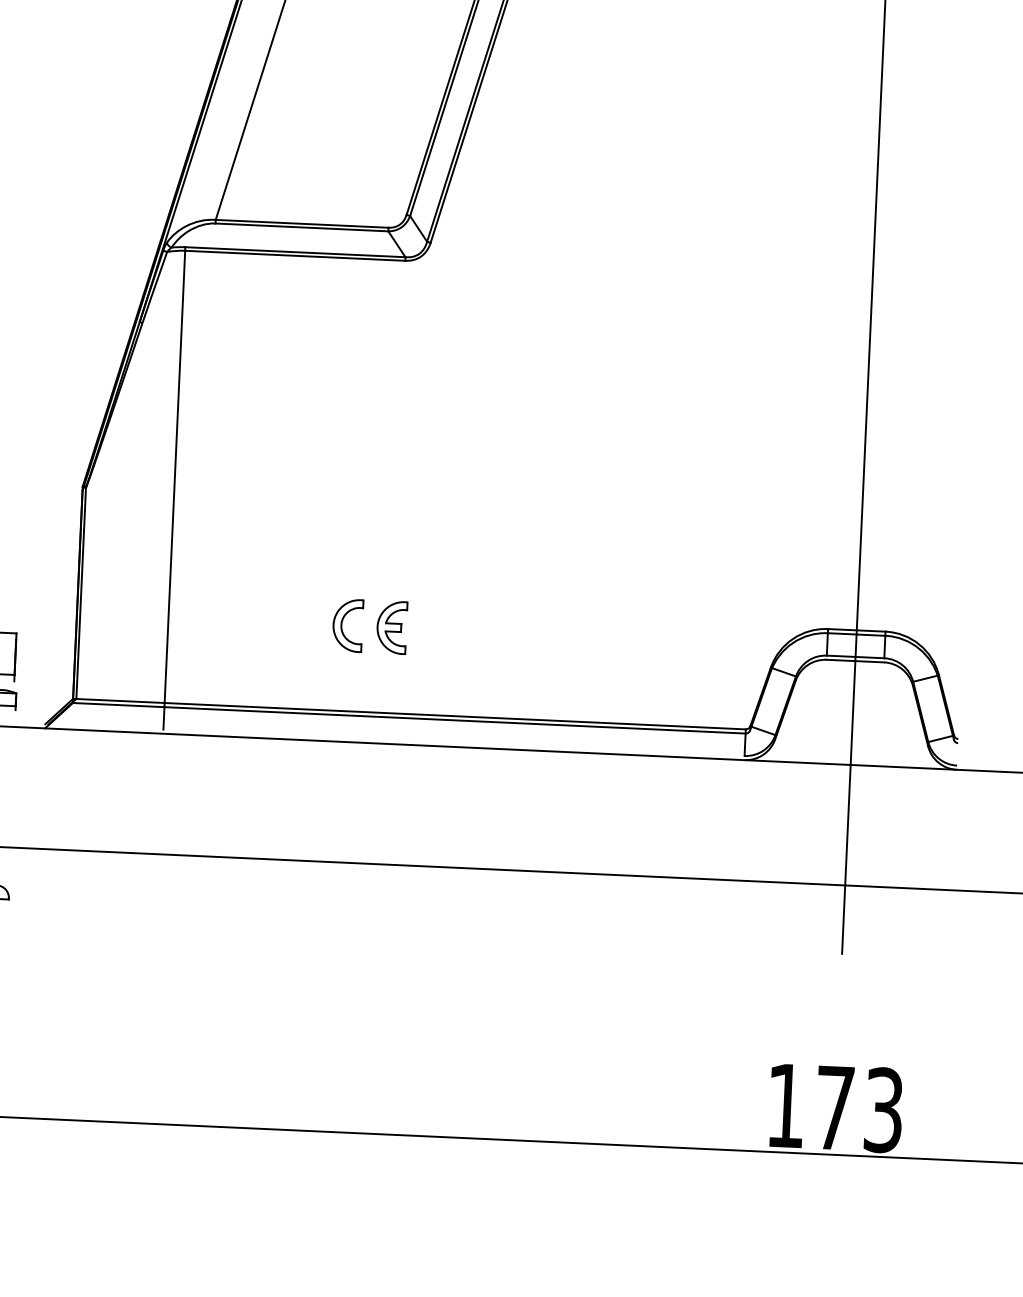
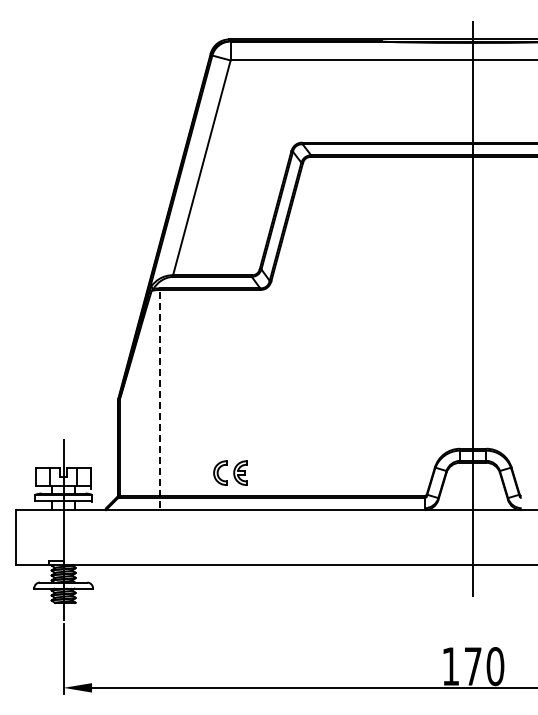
line: (173, 488) -> (159, 398), solid -> dashed
part: (369, 625) -> (230, 472), moved
text: (883, 1110) -> (495, 666), 173 -> 170

